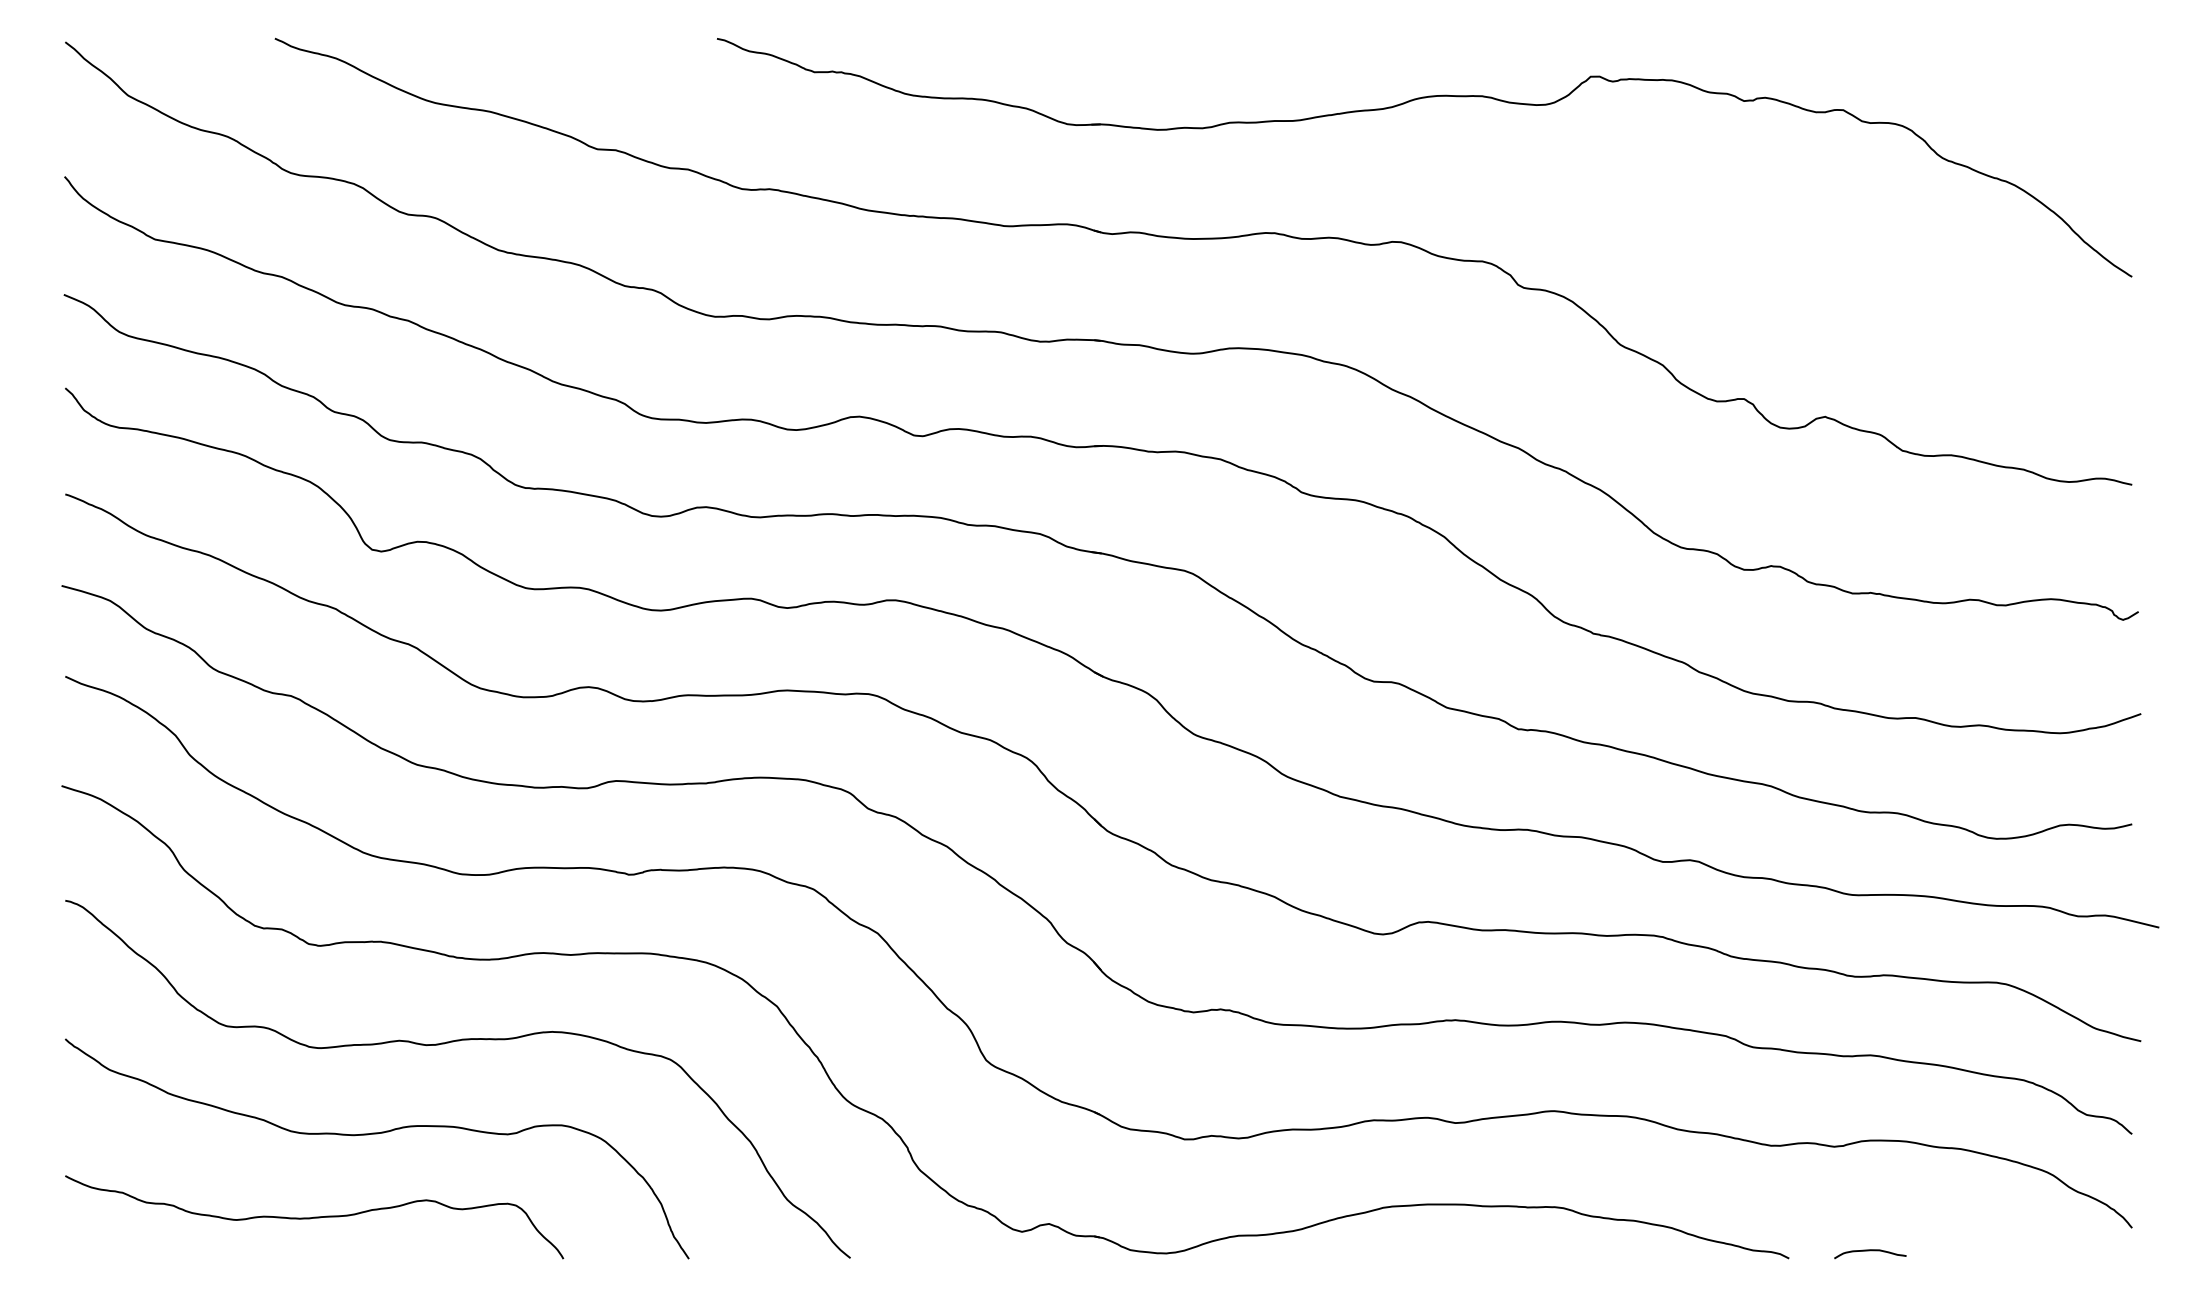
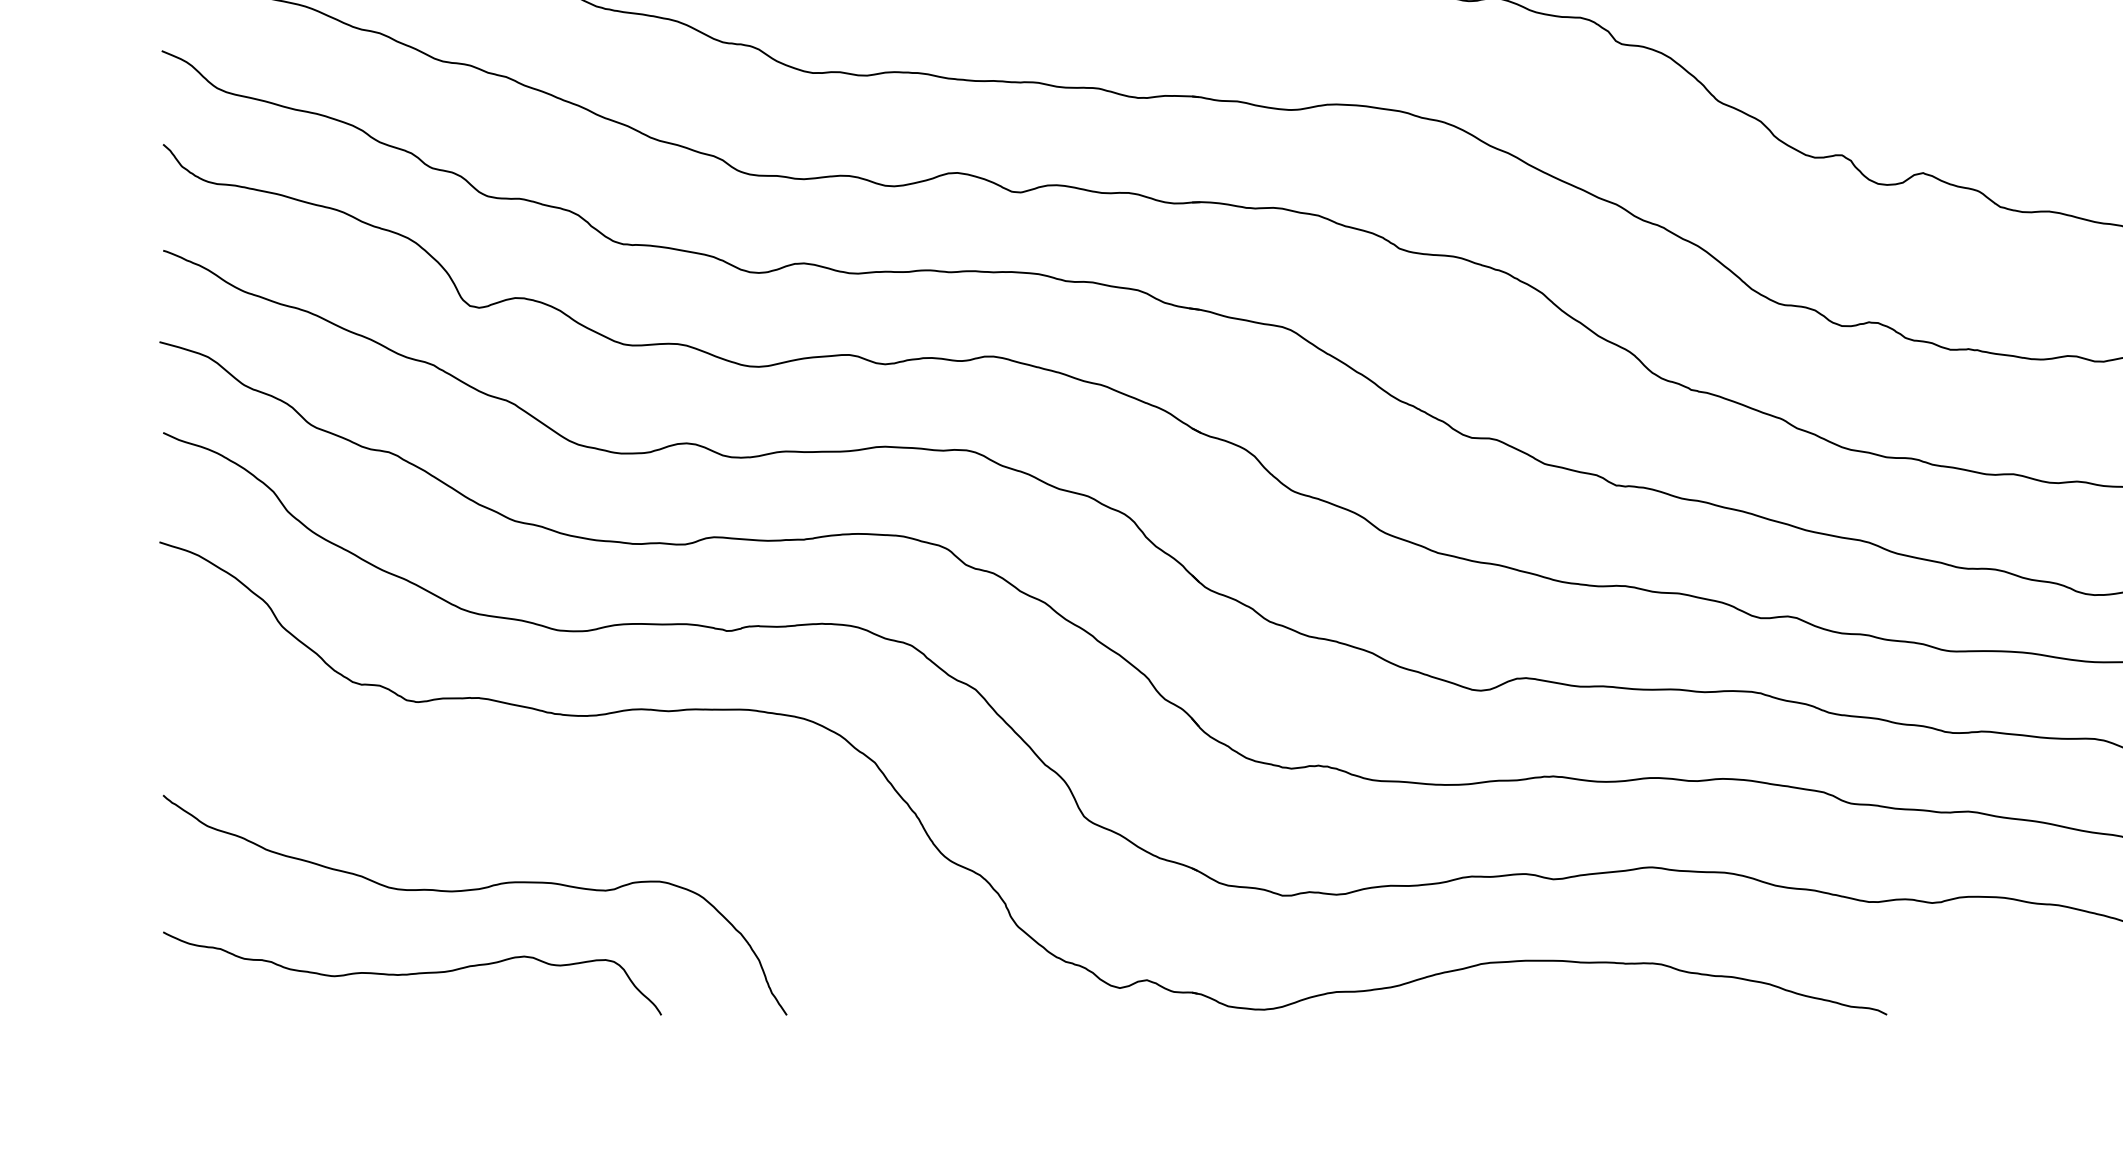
curve: (448, 1043) -> (546, 799), removed
curve: (1870, 1251) -> (1968, 1007), removed

